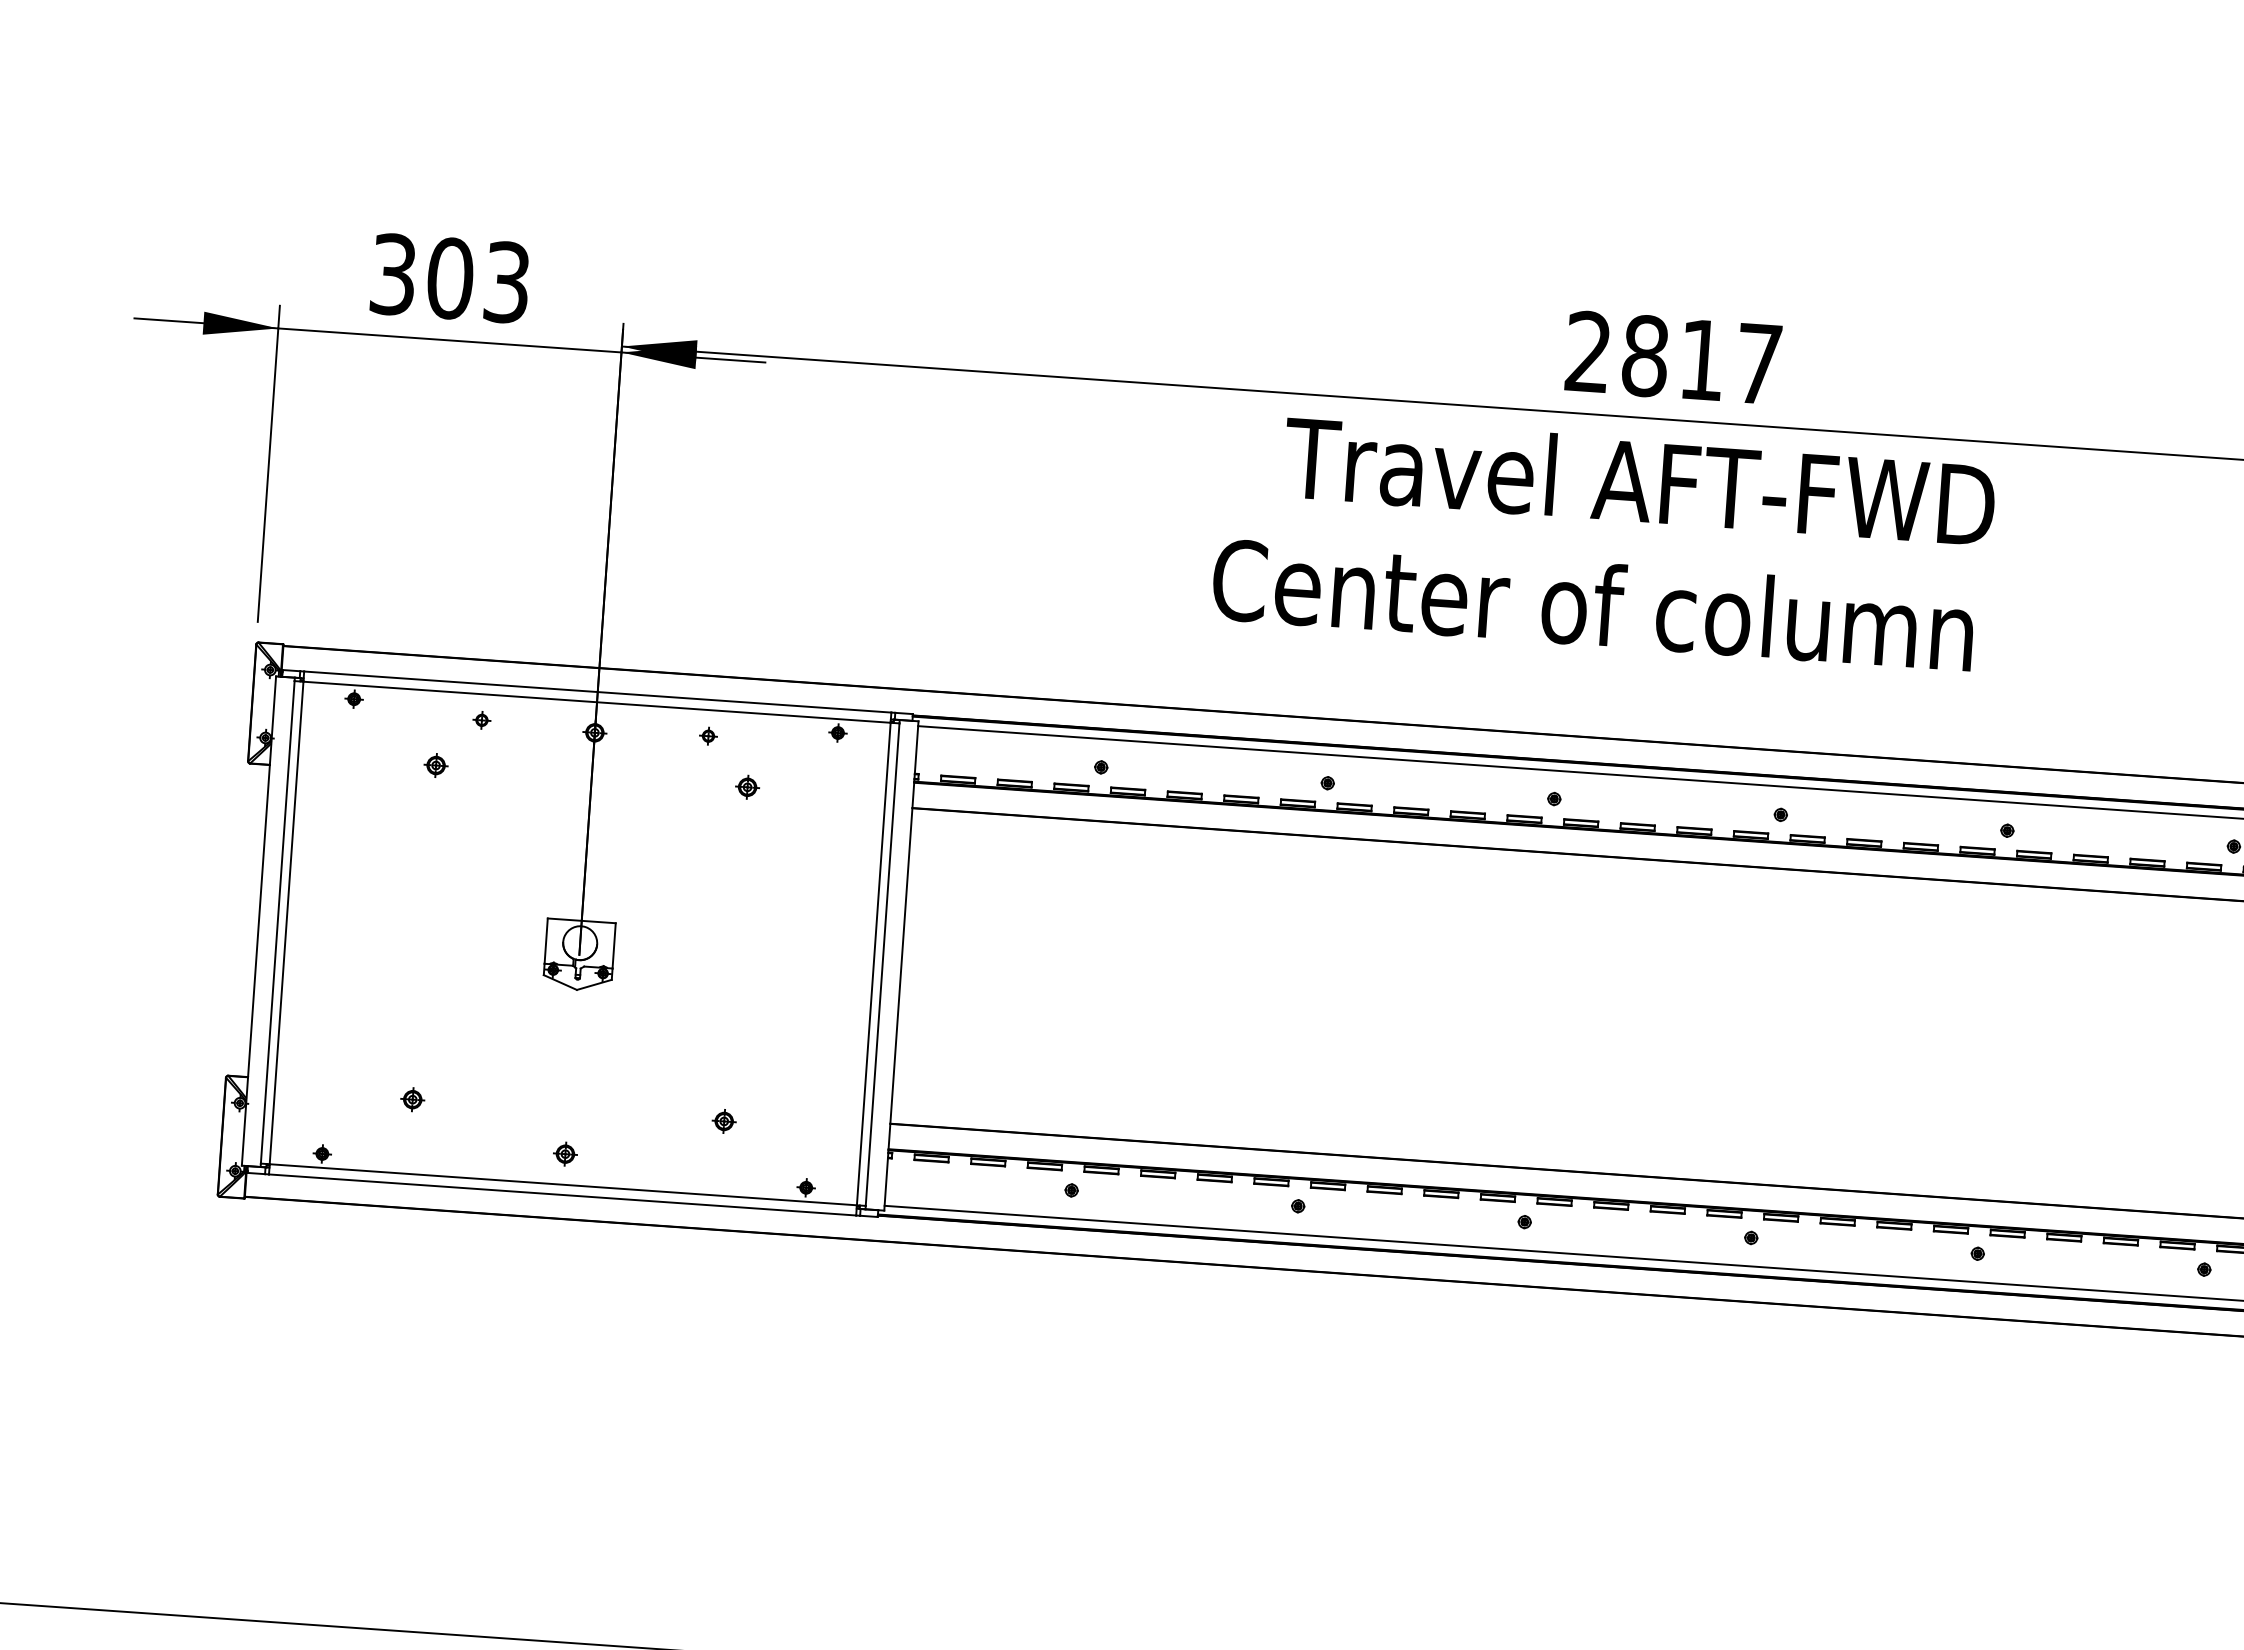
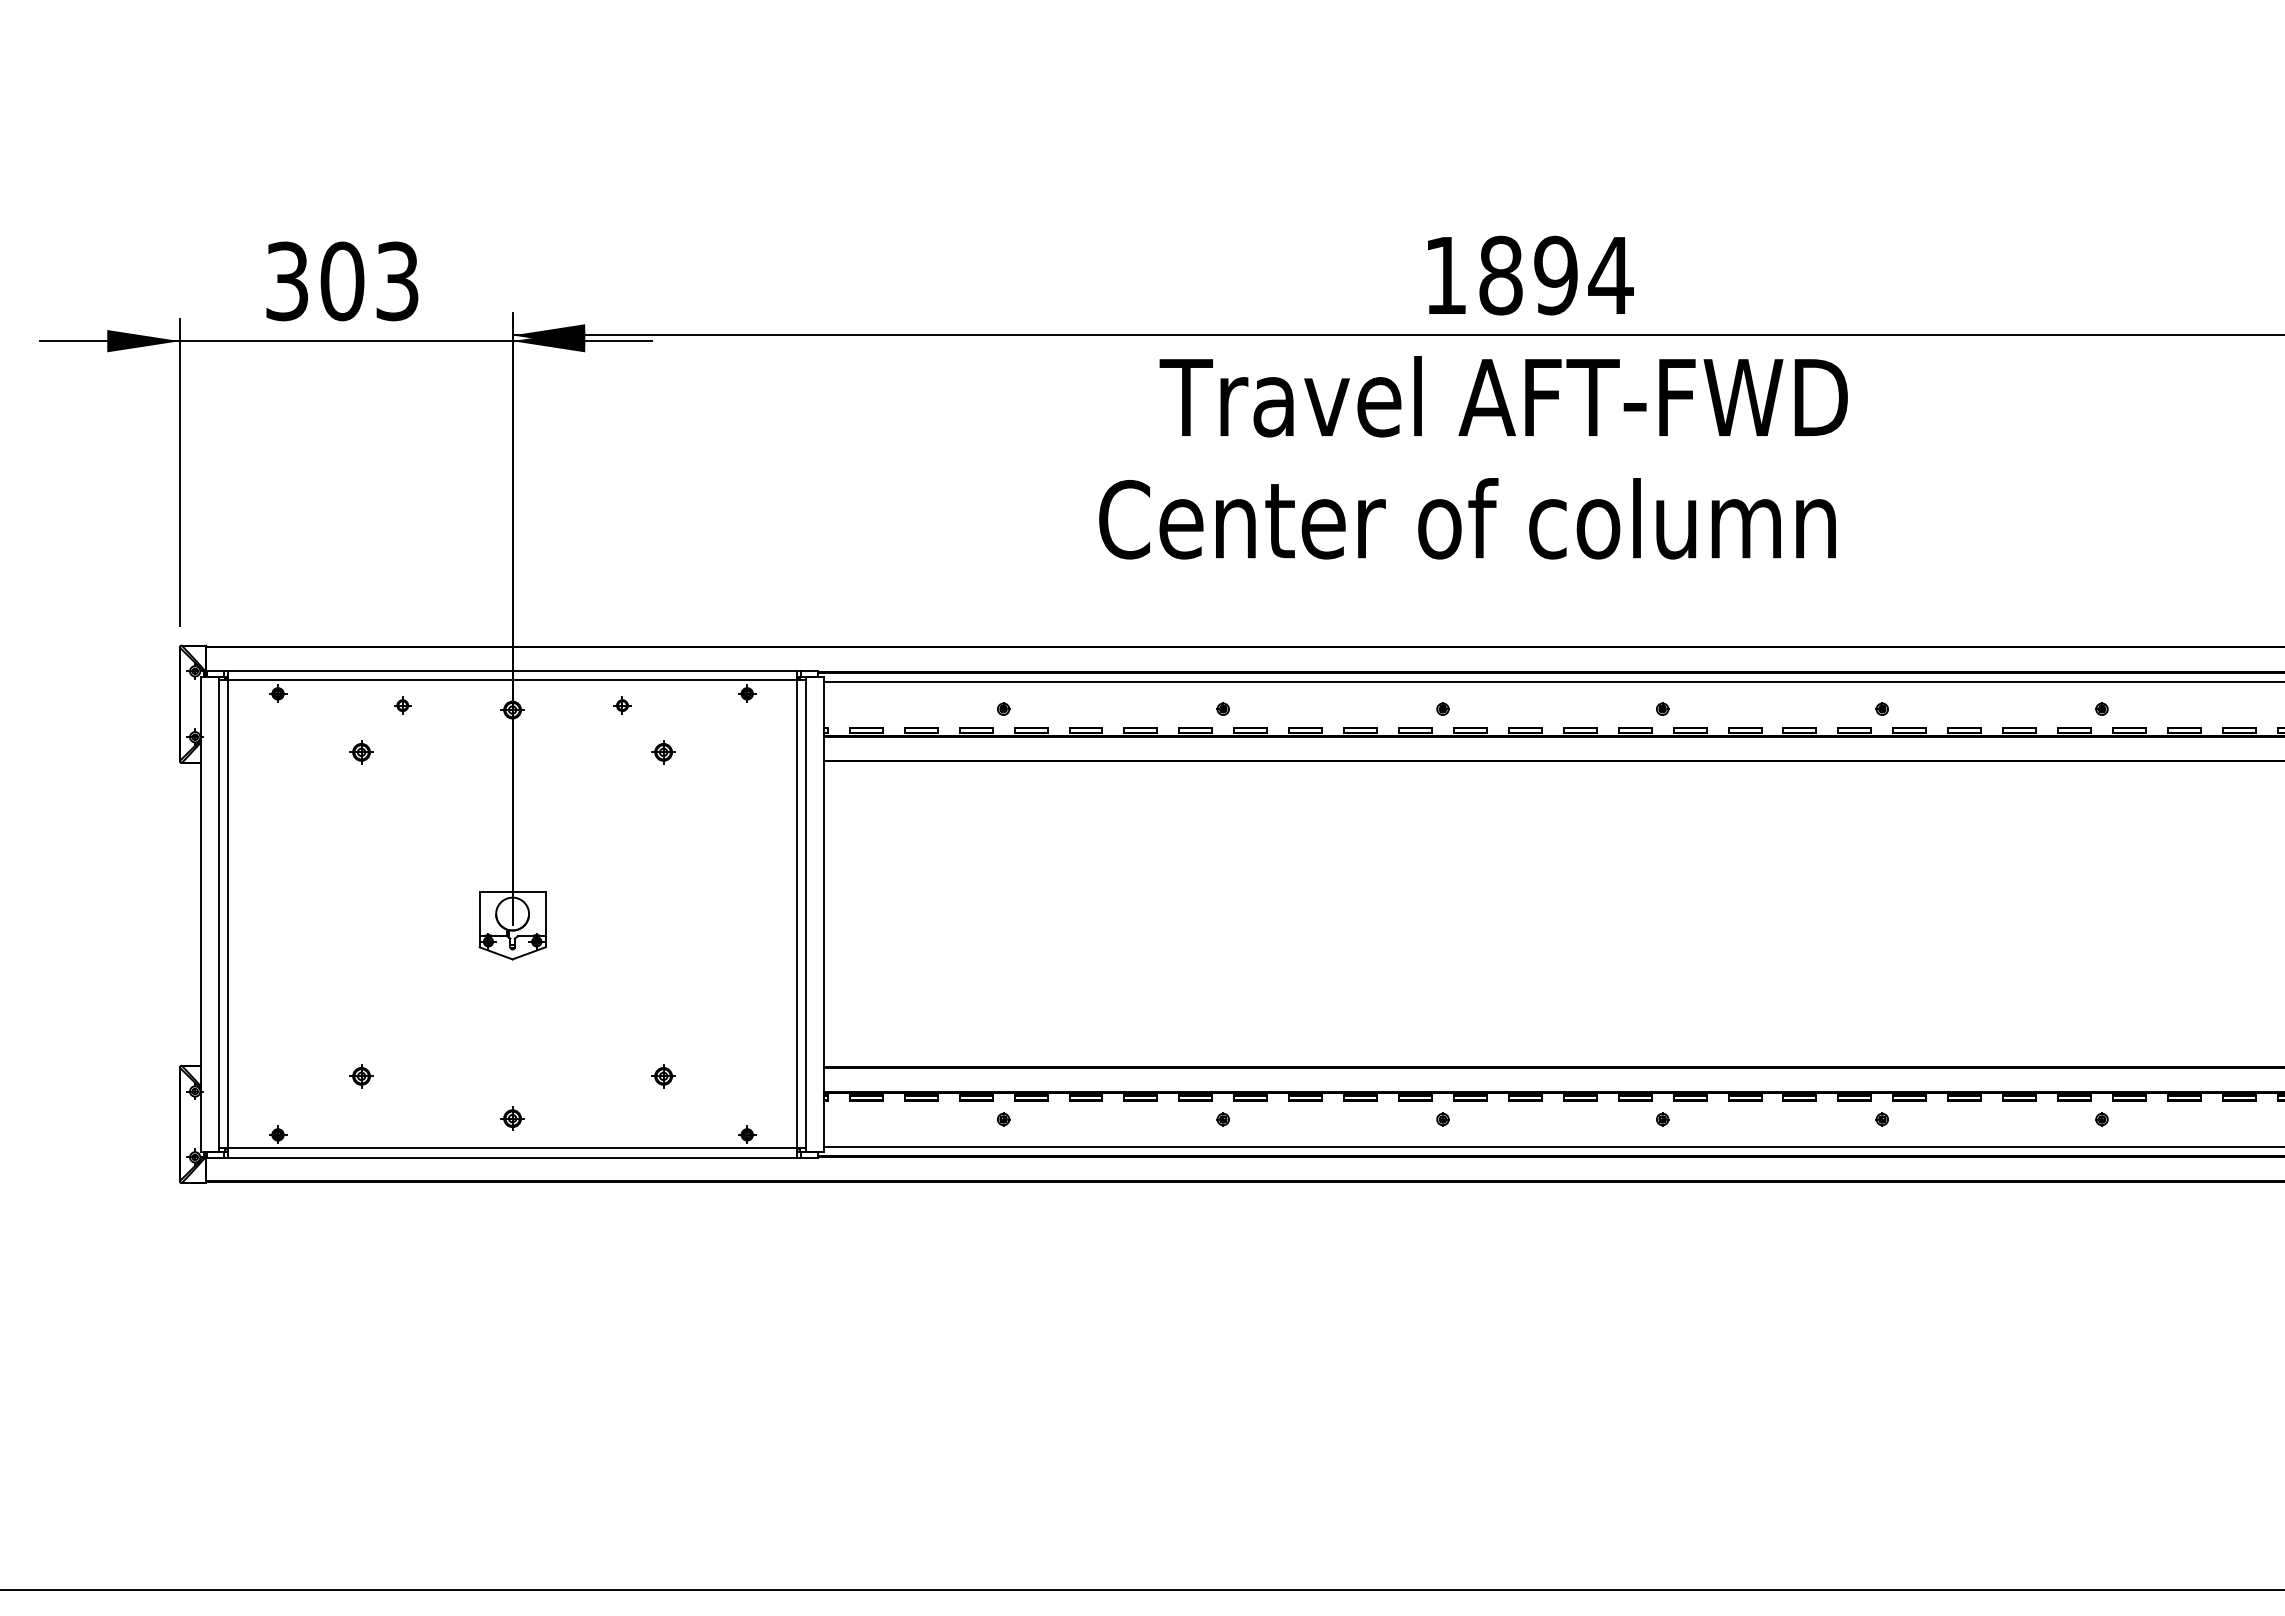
text: (1673, 357) -> (1528, 275), 2817 -> 1894

